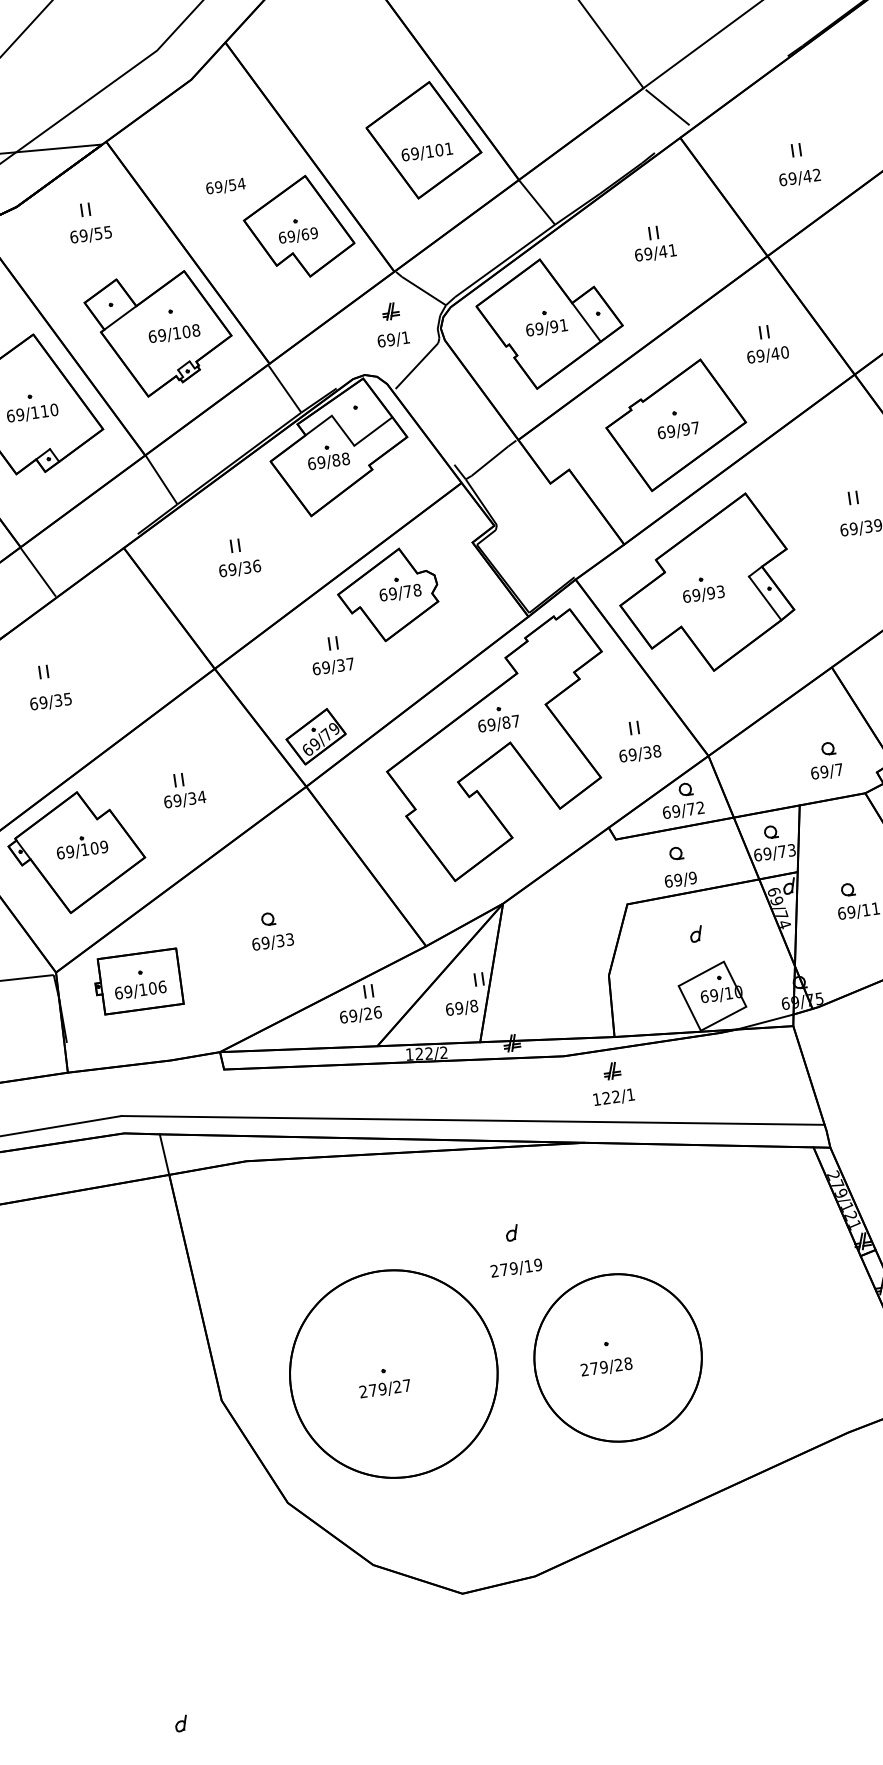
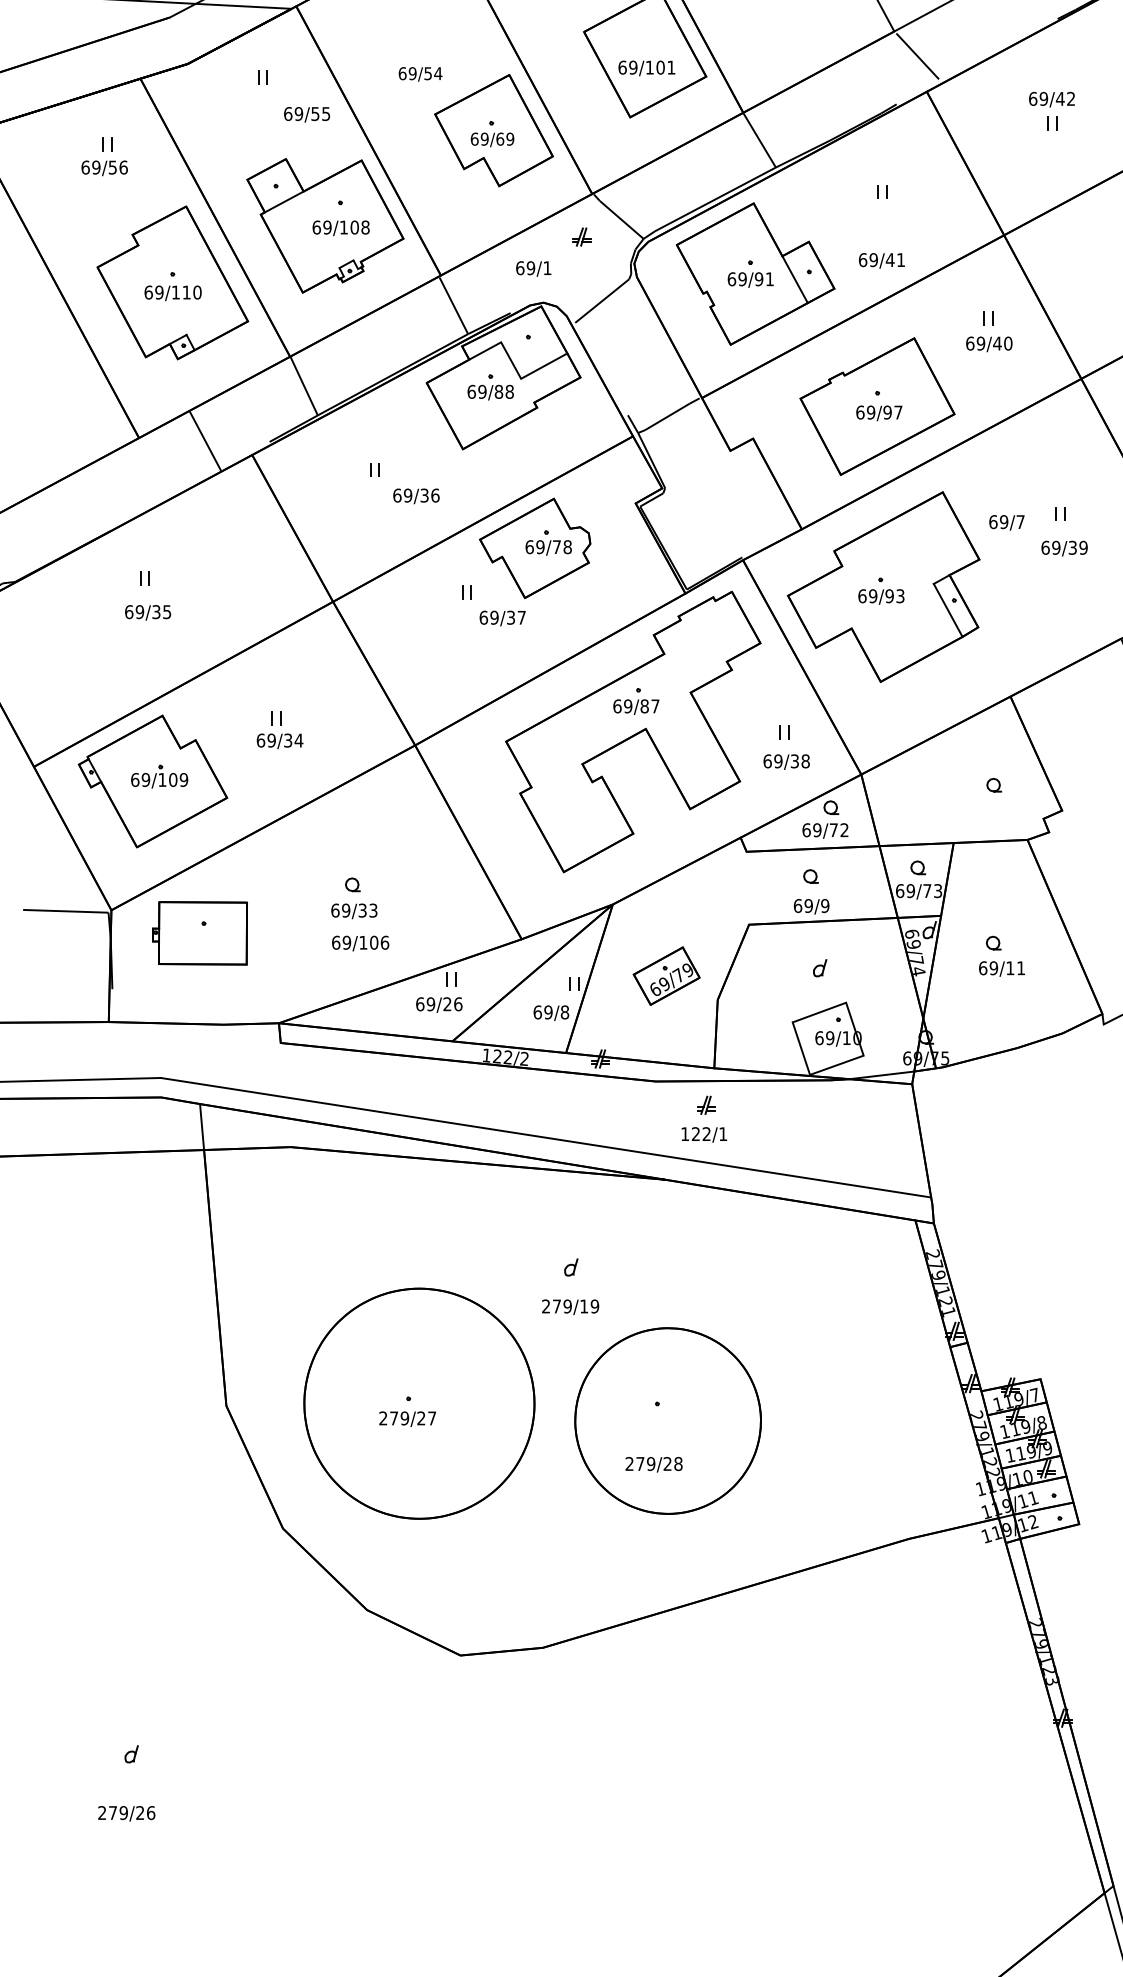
text: (799, 178) -> (1051, 99), moved
text: (91, 235) -> (307, 114), moved
text: (655, 253) -> (881, 260), moved
text: (393, 339) -> (533, 268), moved
text: (240, 569) -> (416, 496), moved
line: (38, 571) -> (205, 440), moved
text: (333, 667) -> (502, 618), moved
part: (315, 736) -> (666, 975), moved
text: (826, 771) -> (1006, 522), moved
text: (140, 990) -> (360, 943), moved
text: (606, 1367) -> (653, 1464), moved

